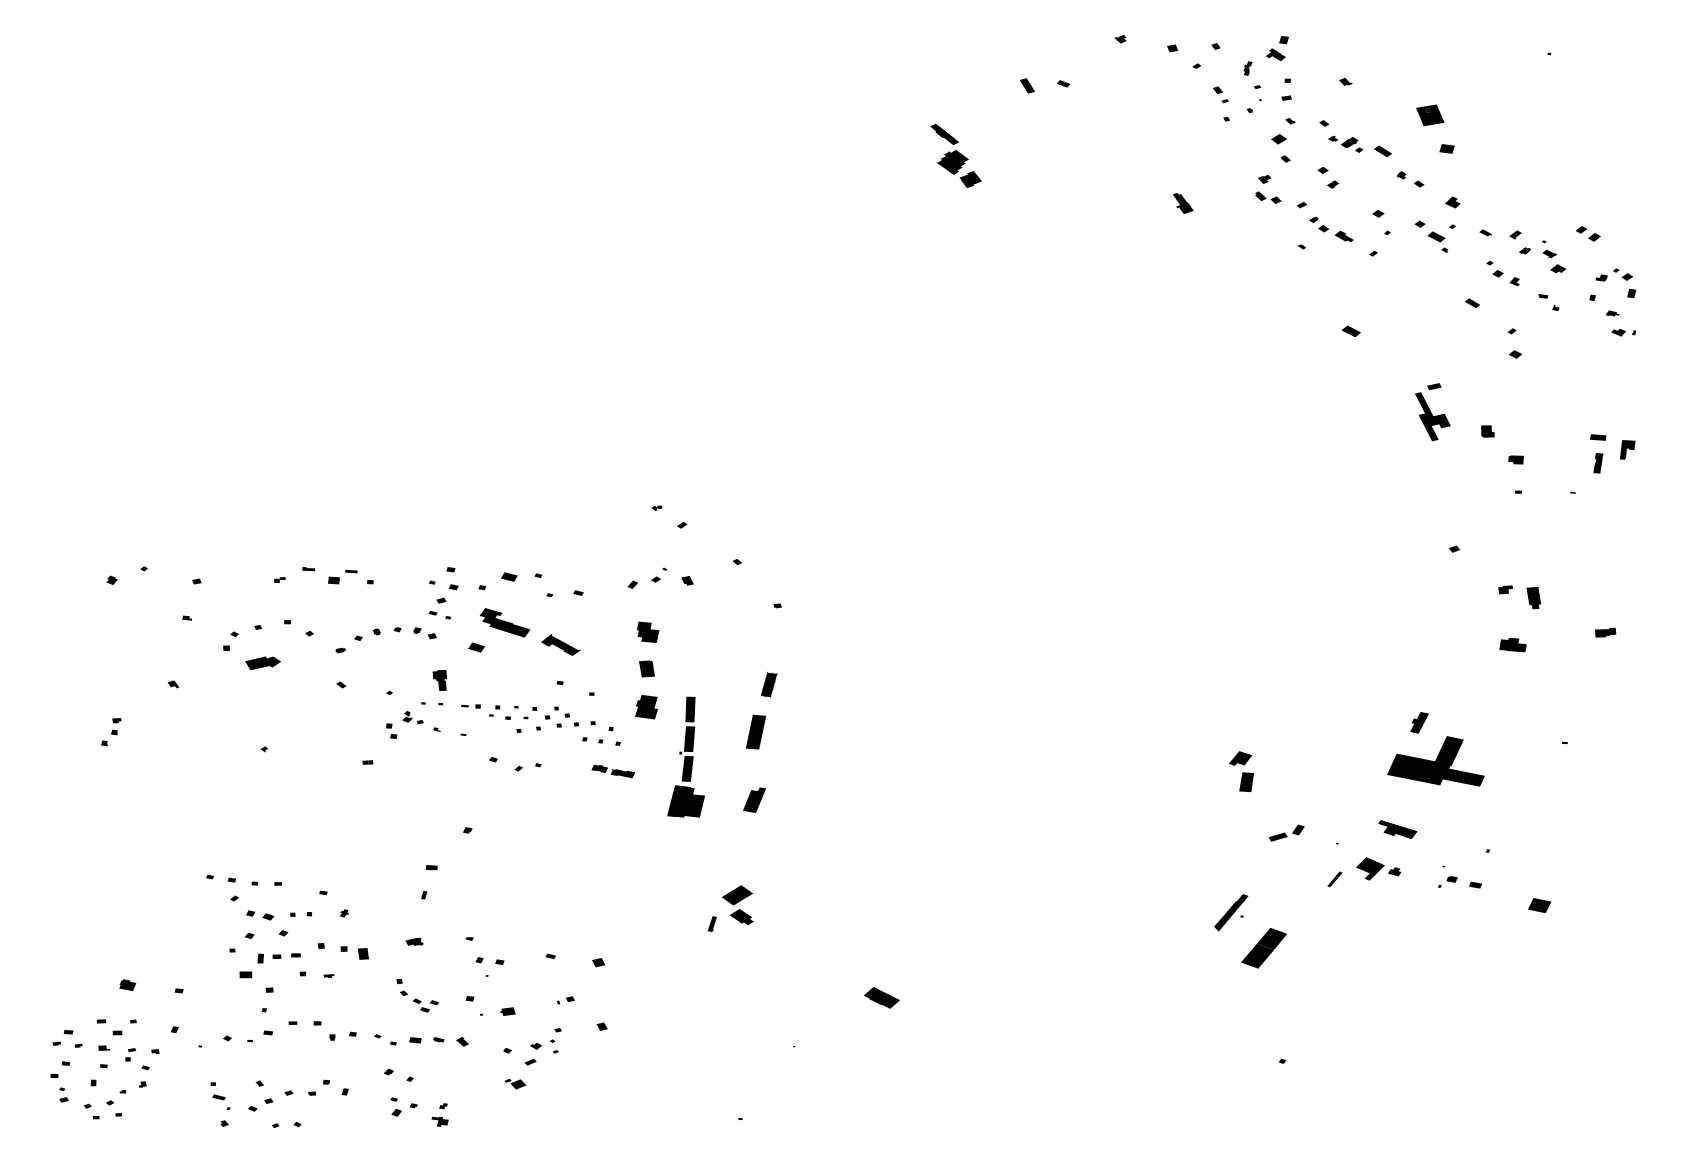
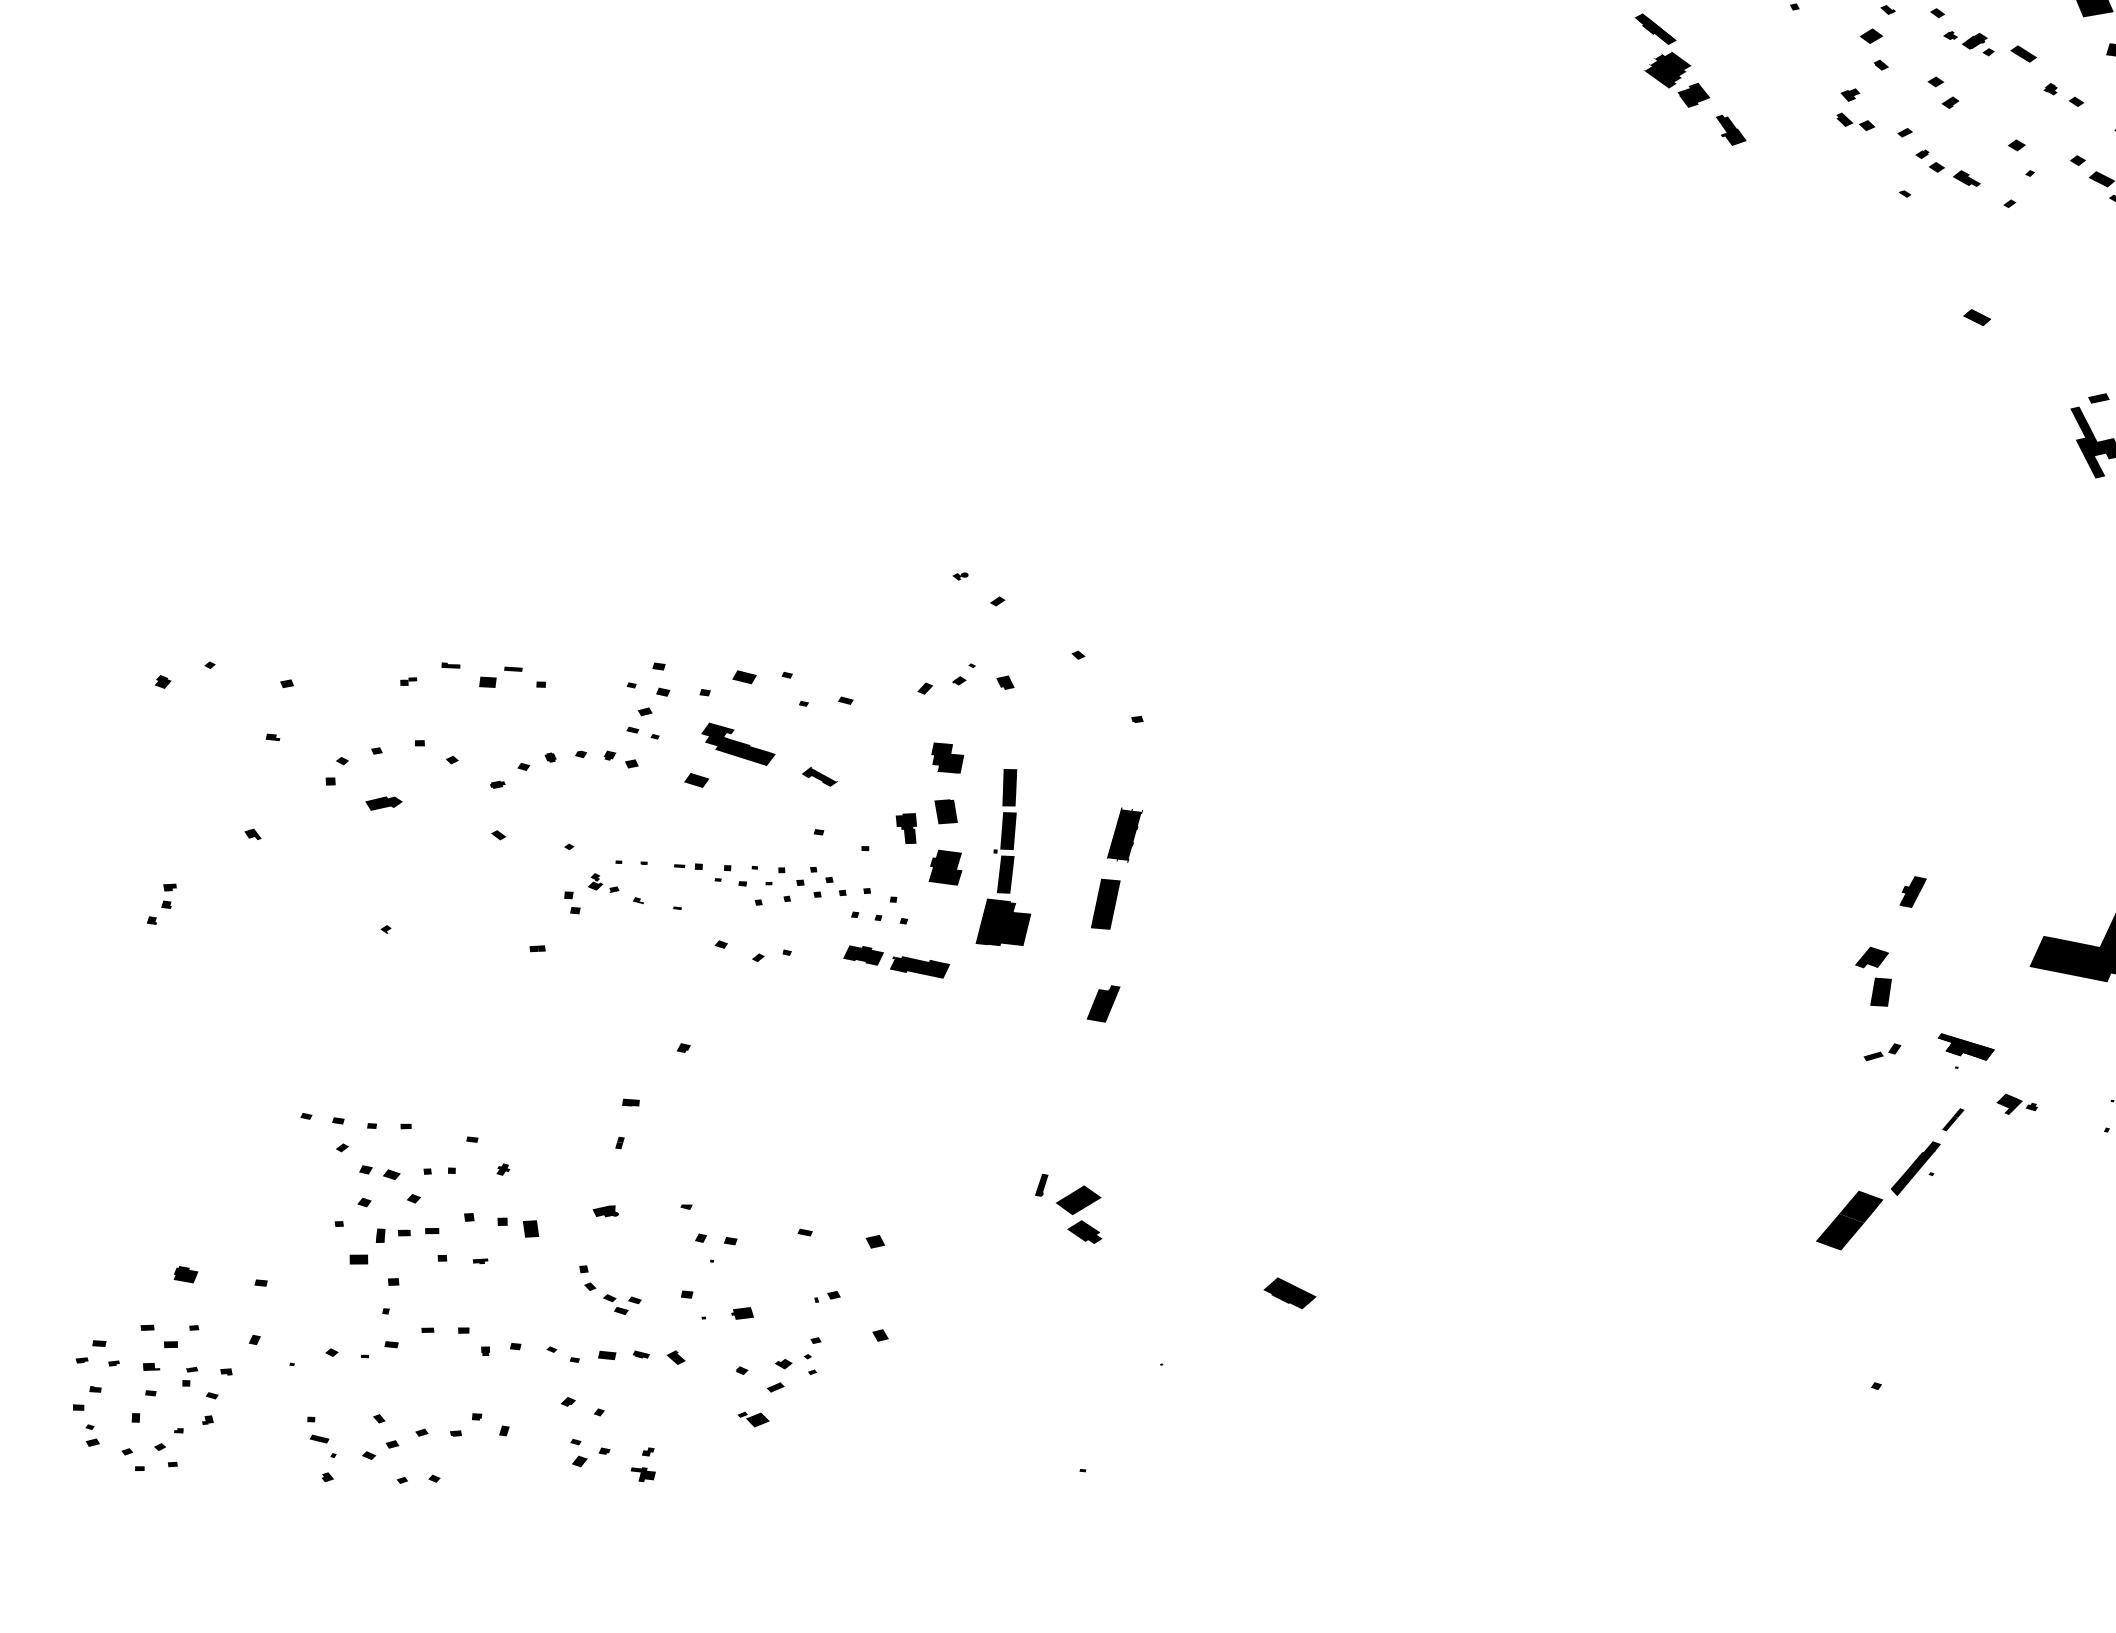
part: (955, 155) -> (1671, 60), moved
part: (560, 644) -> (819, 775), size x0.62
part: (262, 663) -> (383, 803), size x0.71
part: (439, 680) -> (905, 828), moved
part: (769, 684) -> (1125, 834), size x1.43
part: (1419, 722) -> (1913, 891), moved
part: (685, 756) -> (1002, 856), moved
part: (613, 771) -> (897, 961), size x1.67
part: (1241, 771) -> (1873, 976), moved
part: (1397, 829) -> (1965, 1046), moved
part: (1286, 833) -> (1882, 1052), size x0.71
part: (1378, 868) -> (2017, 1103), size x0.62
part: (737, 904) -> (1078, 1213), moved
part: (1231, 912) -> (1916, 1168), moved

